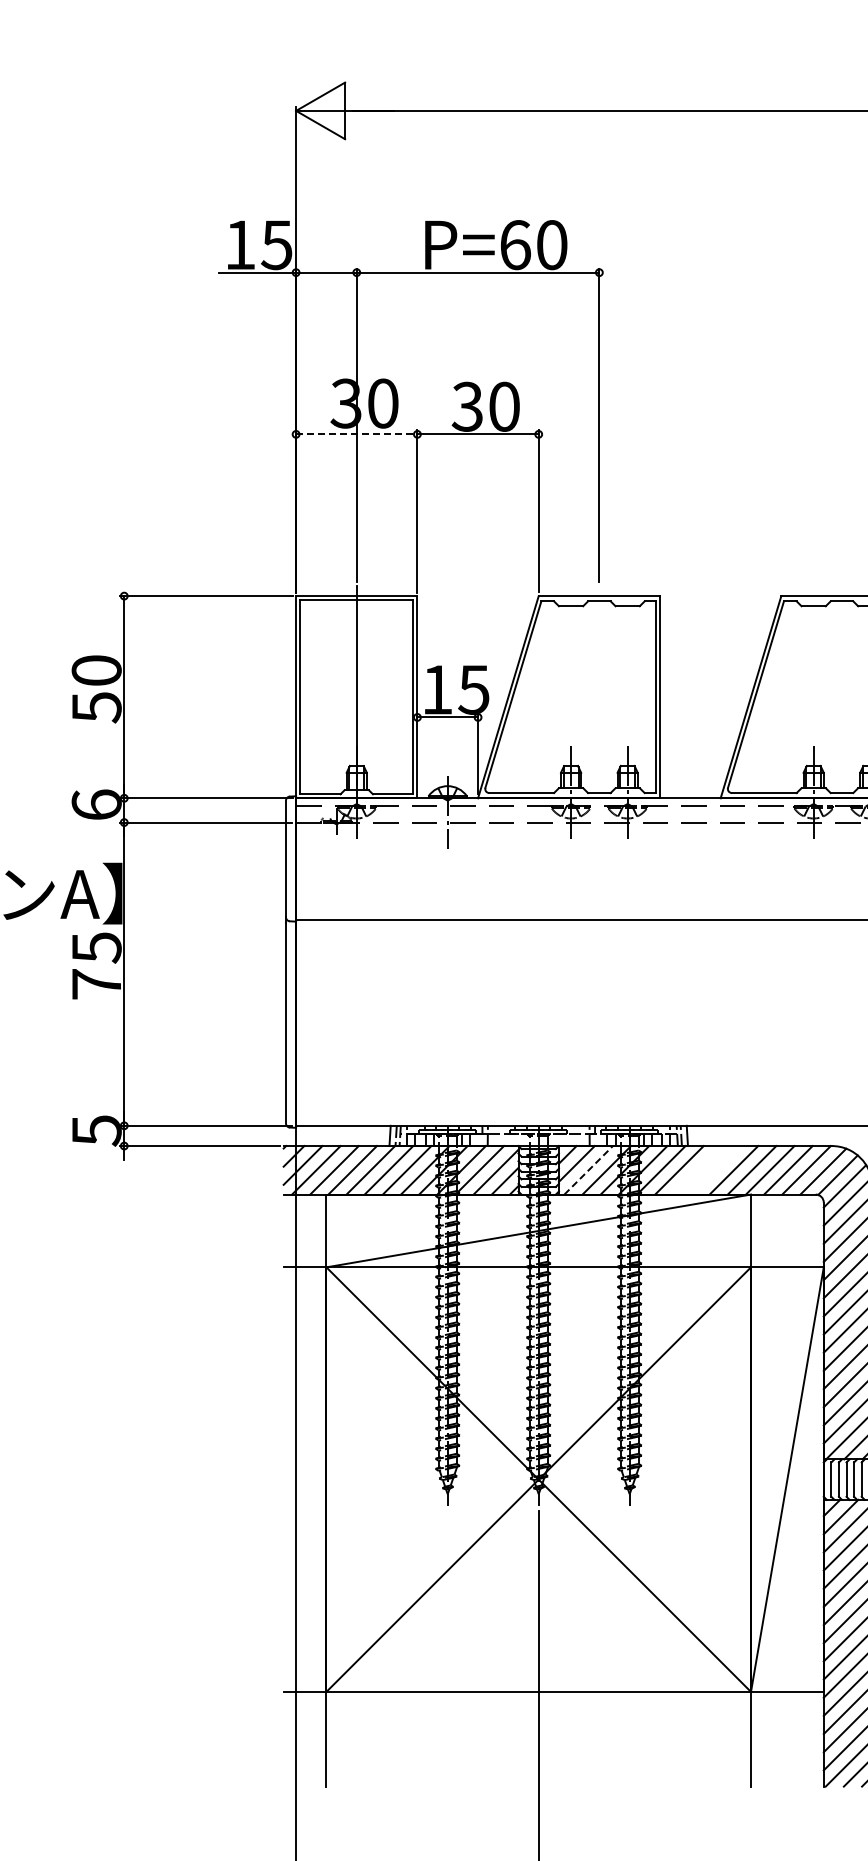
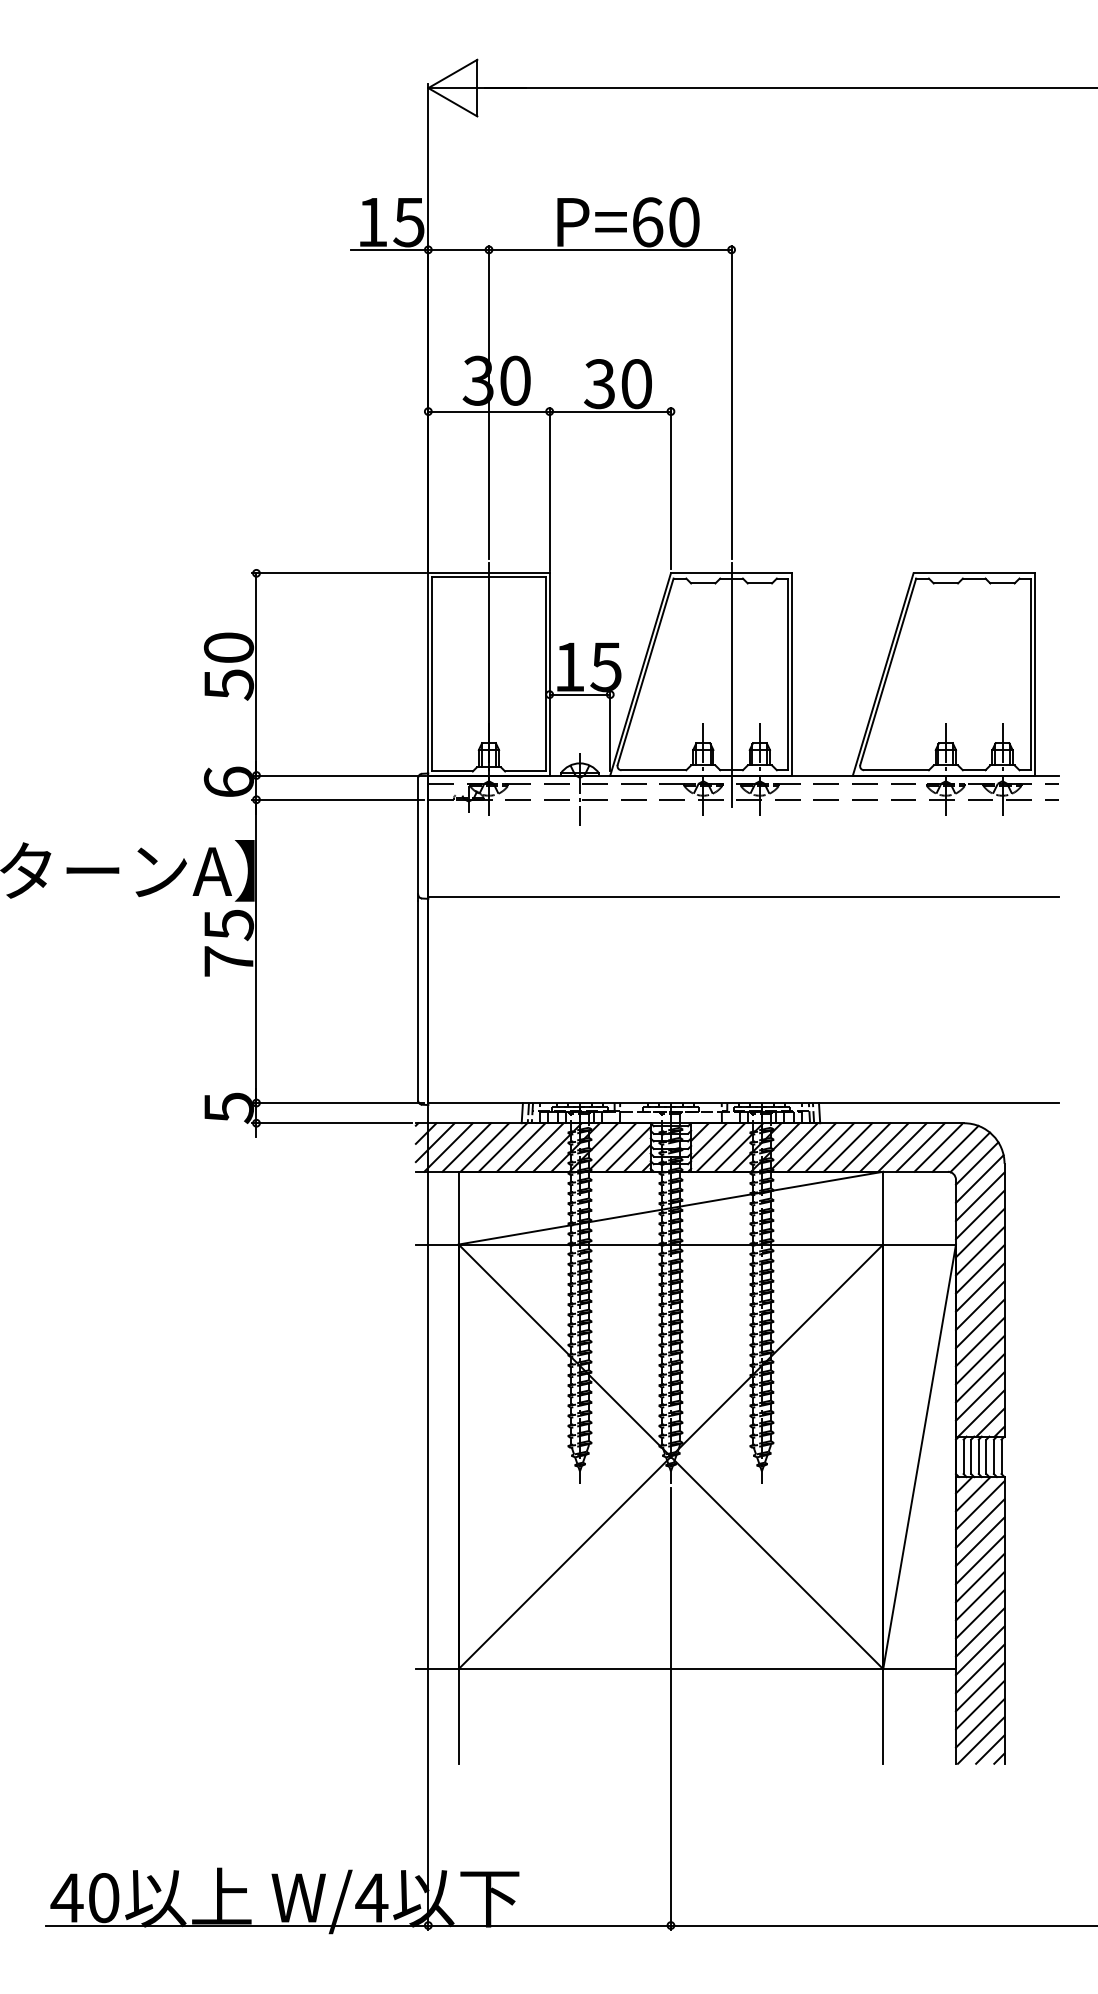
line: (356, 434) -> (488, 411), dashed -> solid
line: (599, 708) -> (731, 685), added
line: (589, 1170) -> (721, 1147), dashed -> solid
line: (697, 1170) -> (829, 1147), added
line: (715, 1170) -> (847, 1147), added

